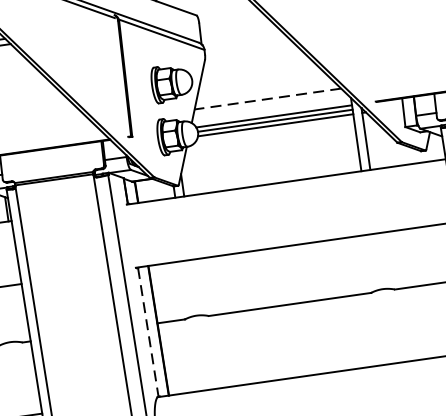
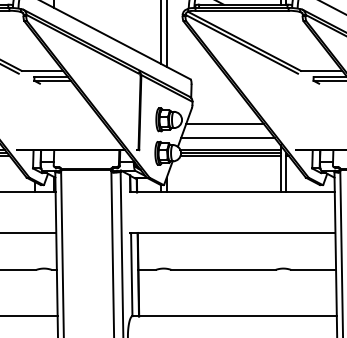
line: (259, 78) -> (224, 124), added
line: (267, 99) -> (227, 138), dashed -> solid
line: (148, 333) -> (131, 275), dashed -> solid

